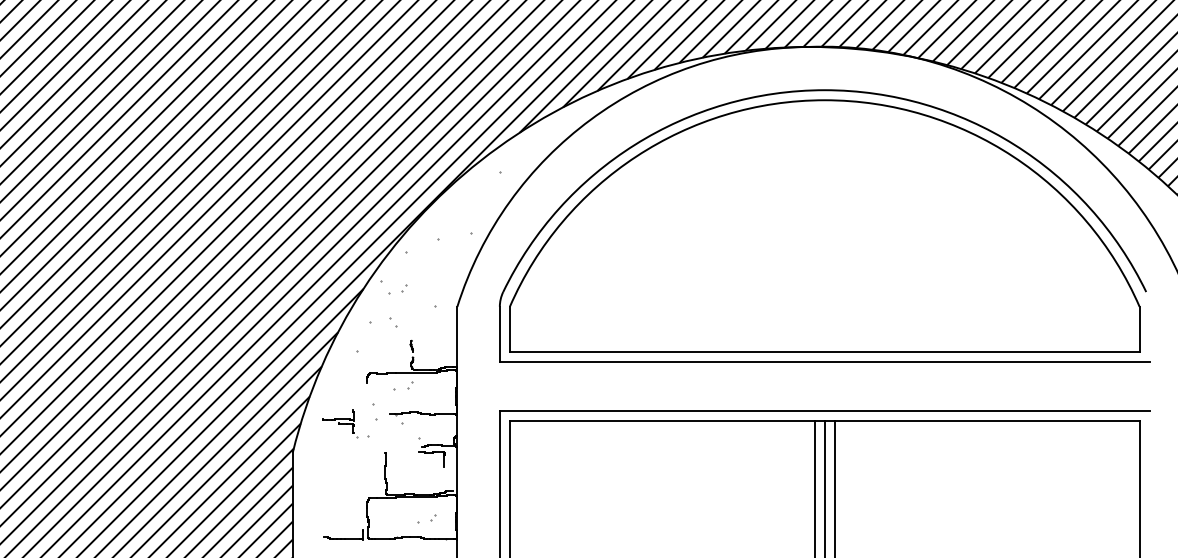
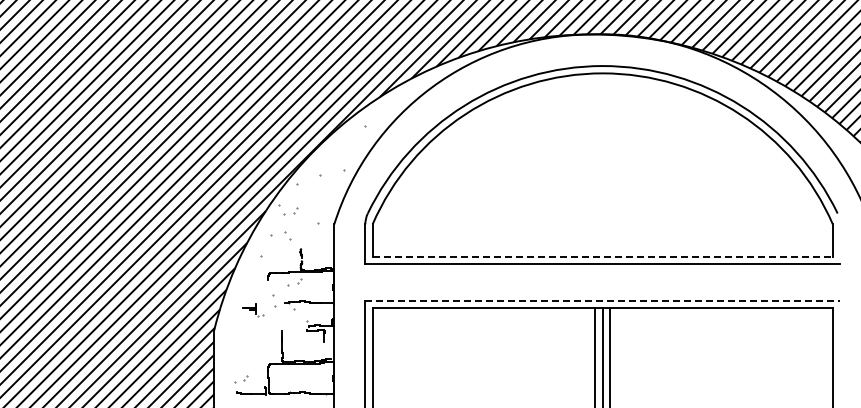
line: (825, 352) -> (603, 257), solid -> dashed
line: (825, 411) -> (603, 300), solid -> dashed
part: (345, 423) -> (252, 309), size x0.6
part: (427, 519) -> (241, 379), moved

